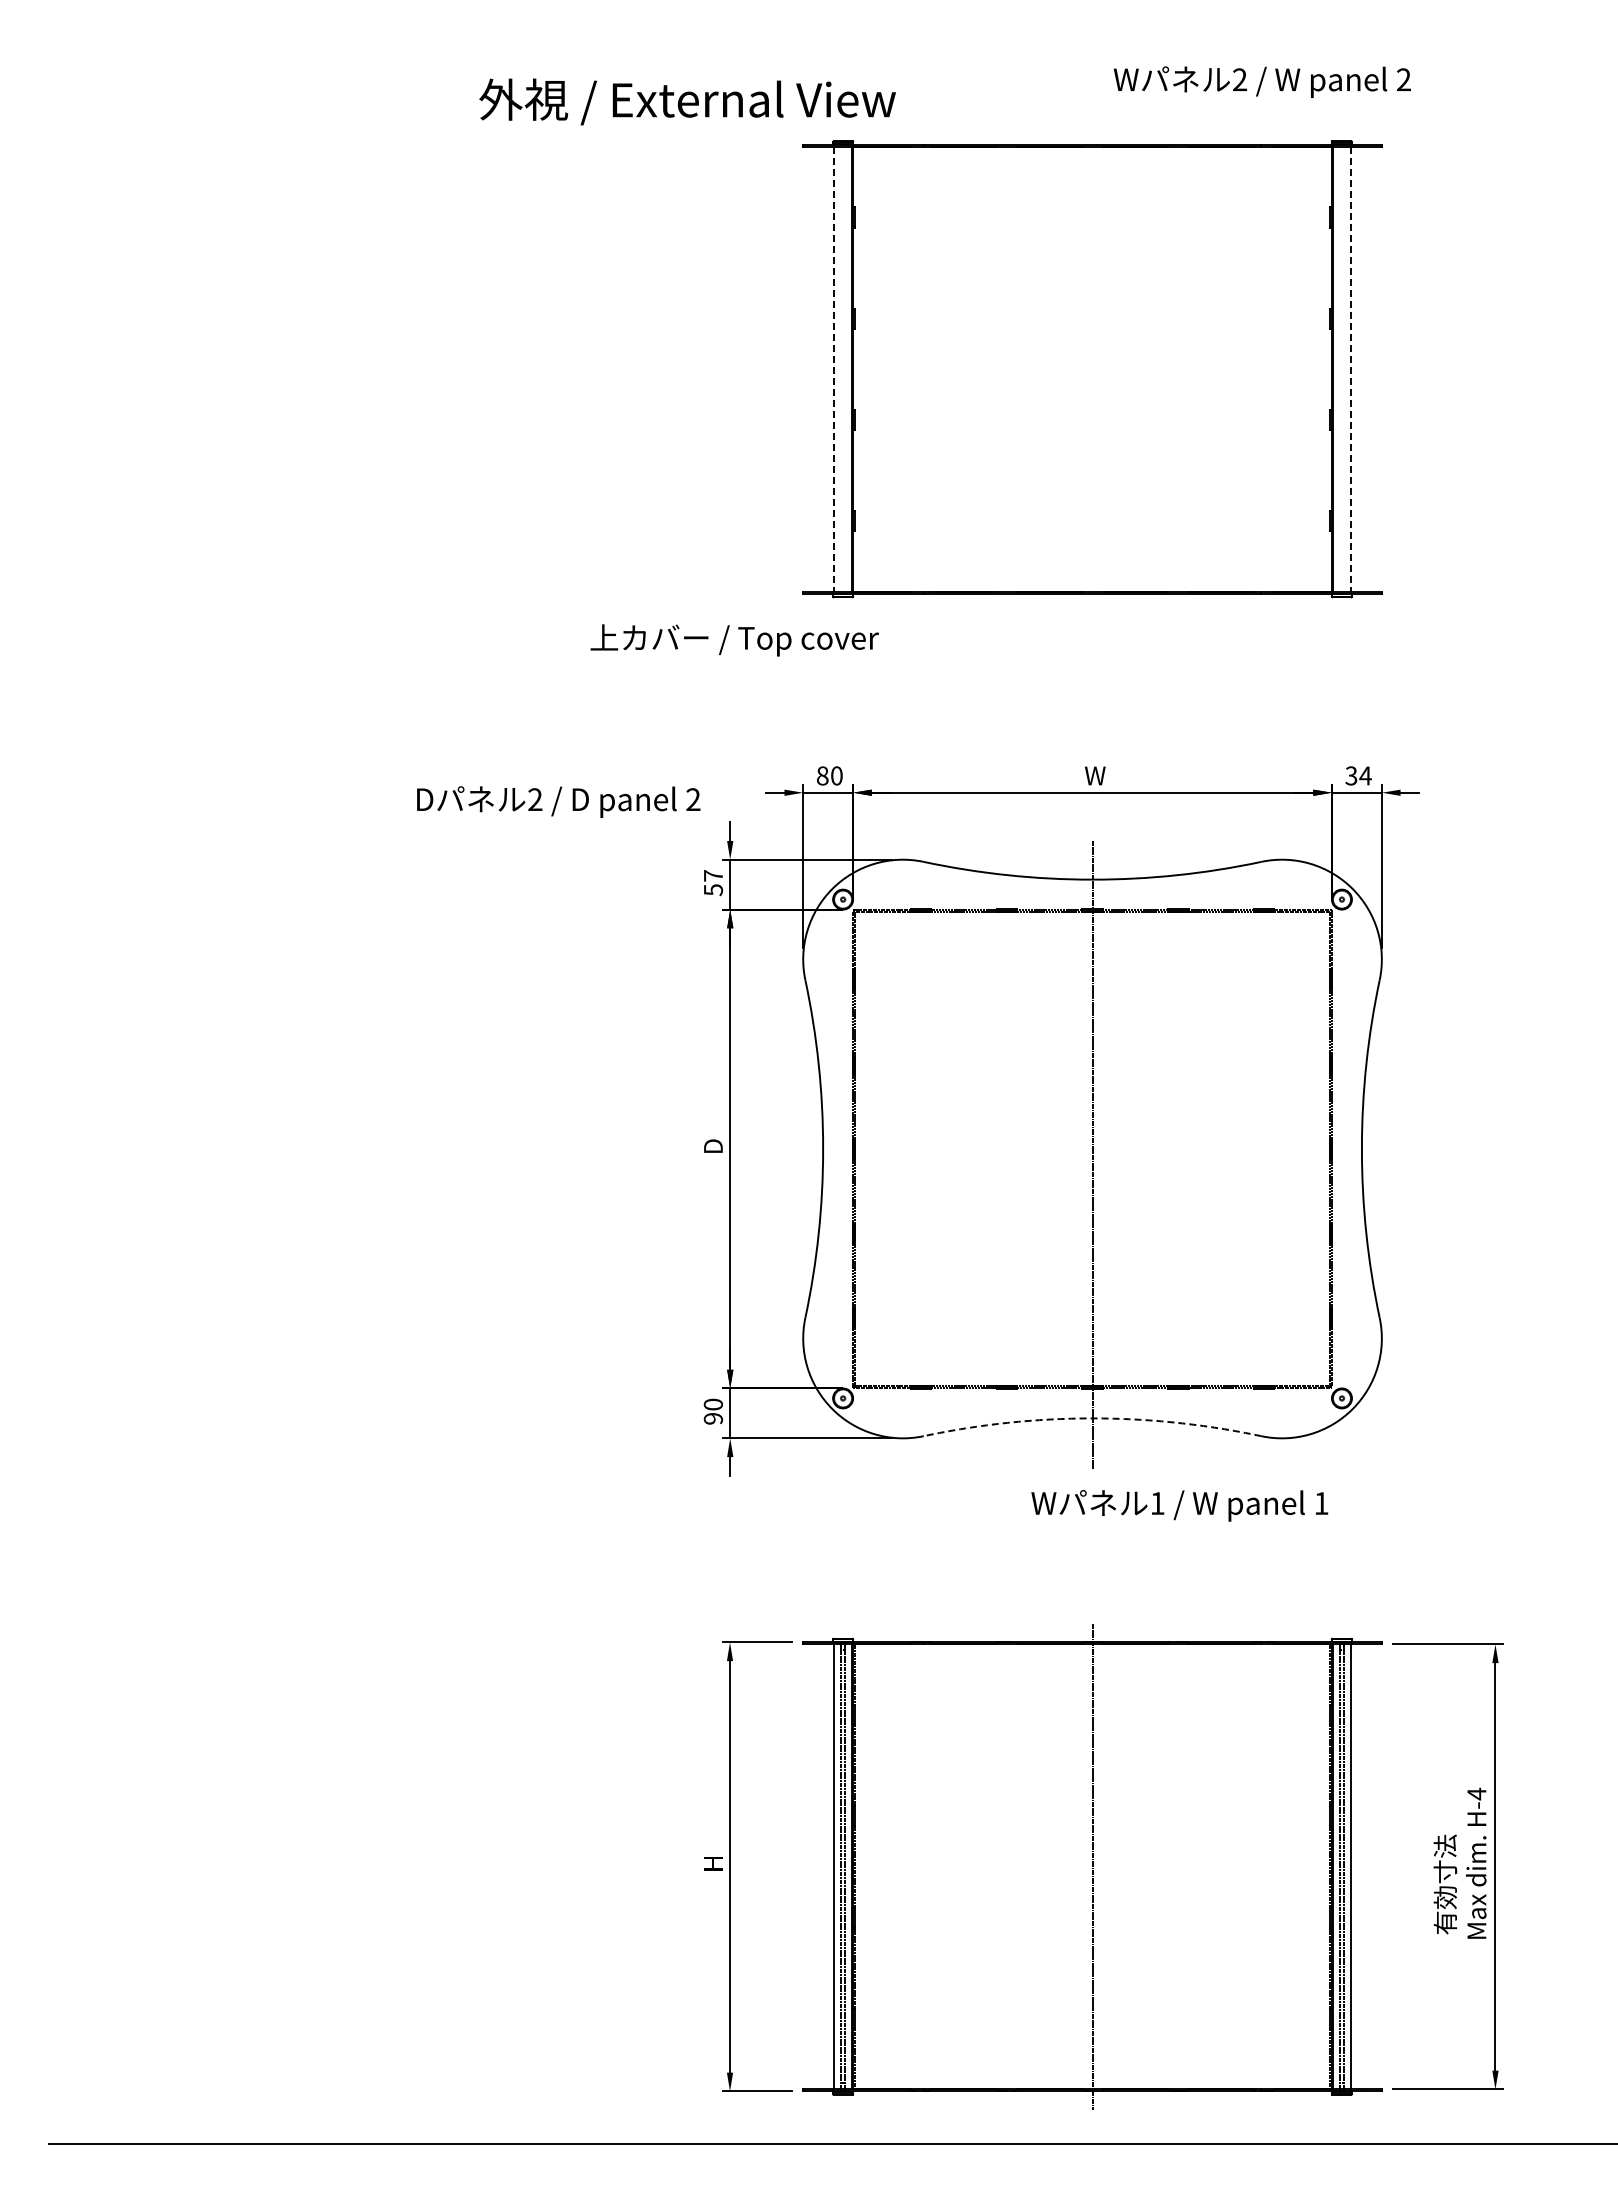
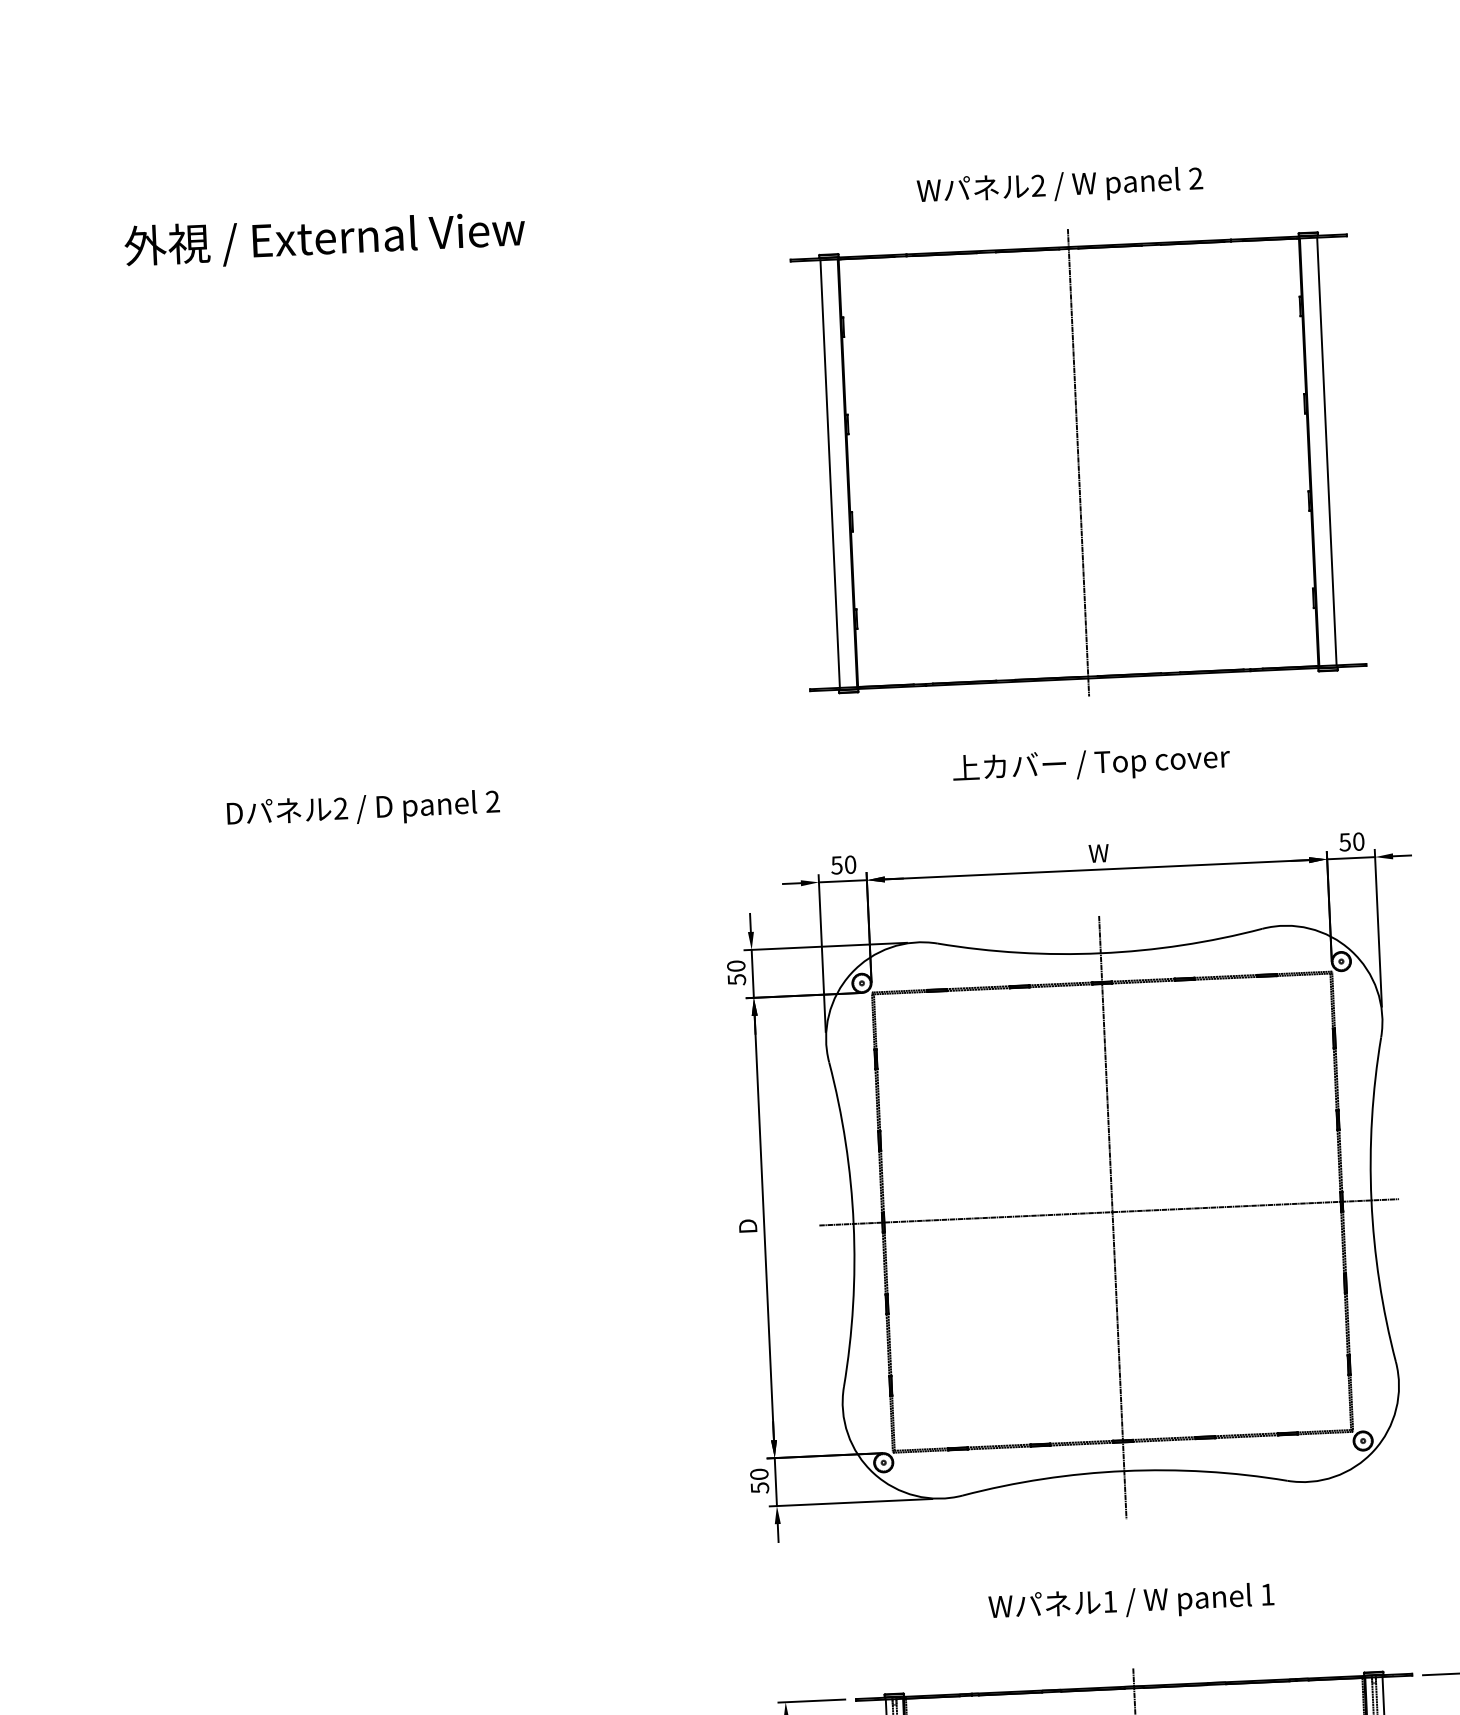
text: (1261, 81) -> (1059, 186), moved
text: (687, 101) -> (324, 239), moved
line: (834, 369) -> (830, 474), dashed -> solid
line: (1092, 369) -> (1078, 462), added
line: (1350, 369) -> (1326, 451), dashed -> solid
text: (734, 640) -> (1091, 764), moved
text: (822, 775) -> (836, 864), 80 -> 50
text: (1358, 775) -> (1351, 841), 34 -> 50
text: (558, 801) -> (363, 809), moved
text: (713, 875) -> (736, 965), 57 -> 50
line: (1088, 1149) -> (1108, 1212), added
text: (712, 1418) -> (759, 1487), 90 -> 50
arc: (1092, 1418) -> (1124, 1471), dashed -> solid
text: (1179, 1505) -> (1131, 1602), moved

